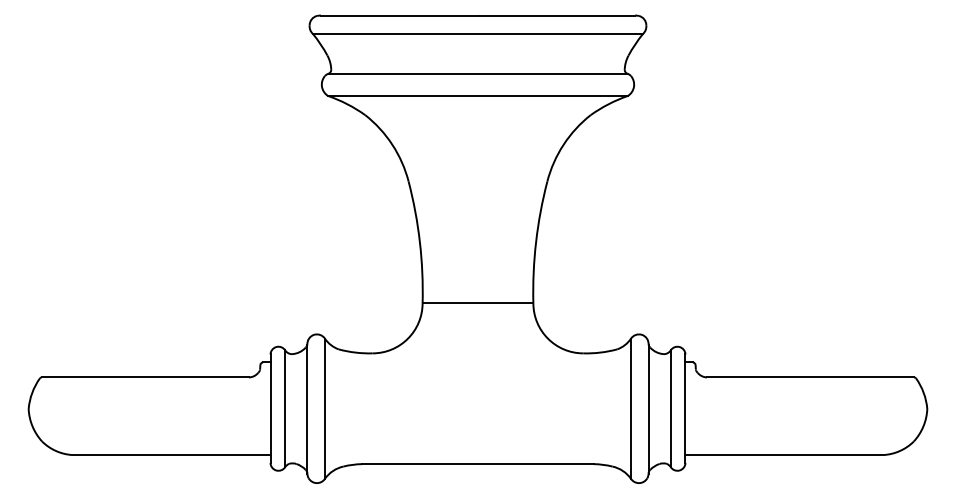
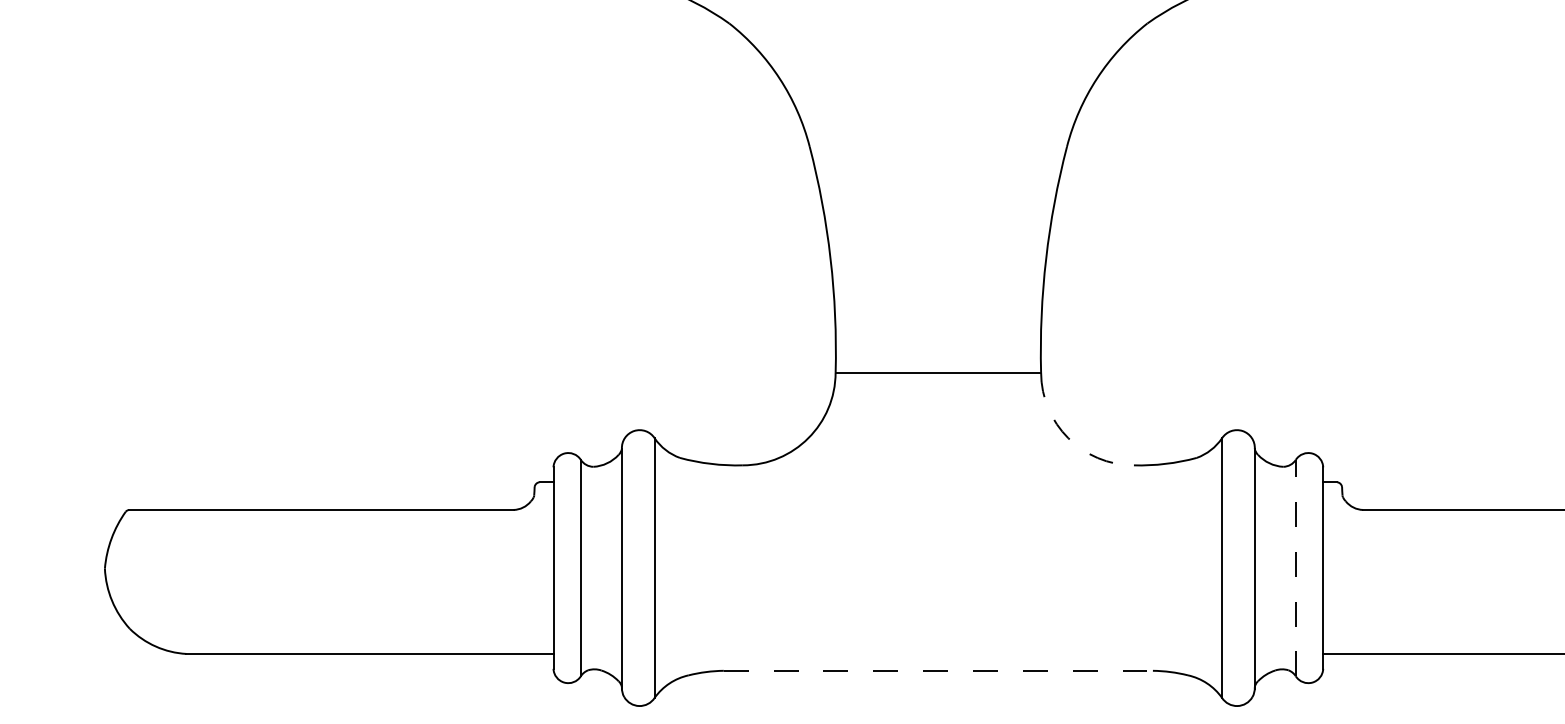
arc: (548, 338) -> (1069, 437), solid -> dashed
line: (670, 408) -> (1295, 567), solid -> dashed
line: (477, 464) -> (937, 671), solid -> dashed

